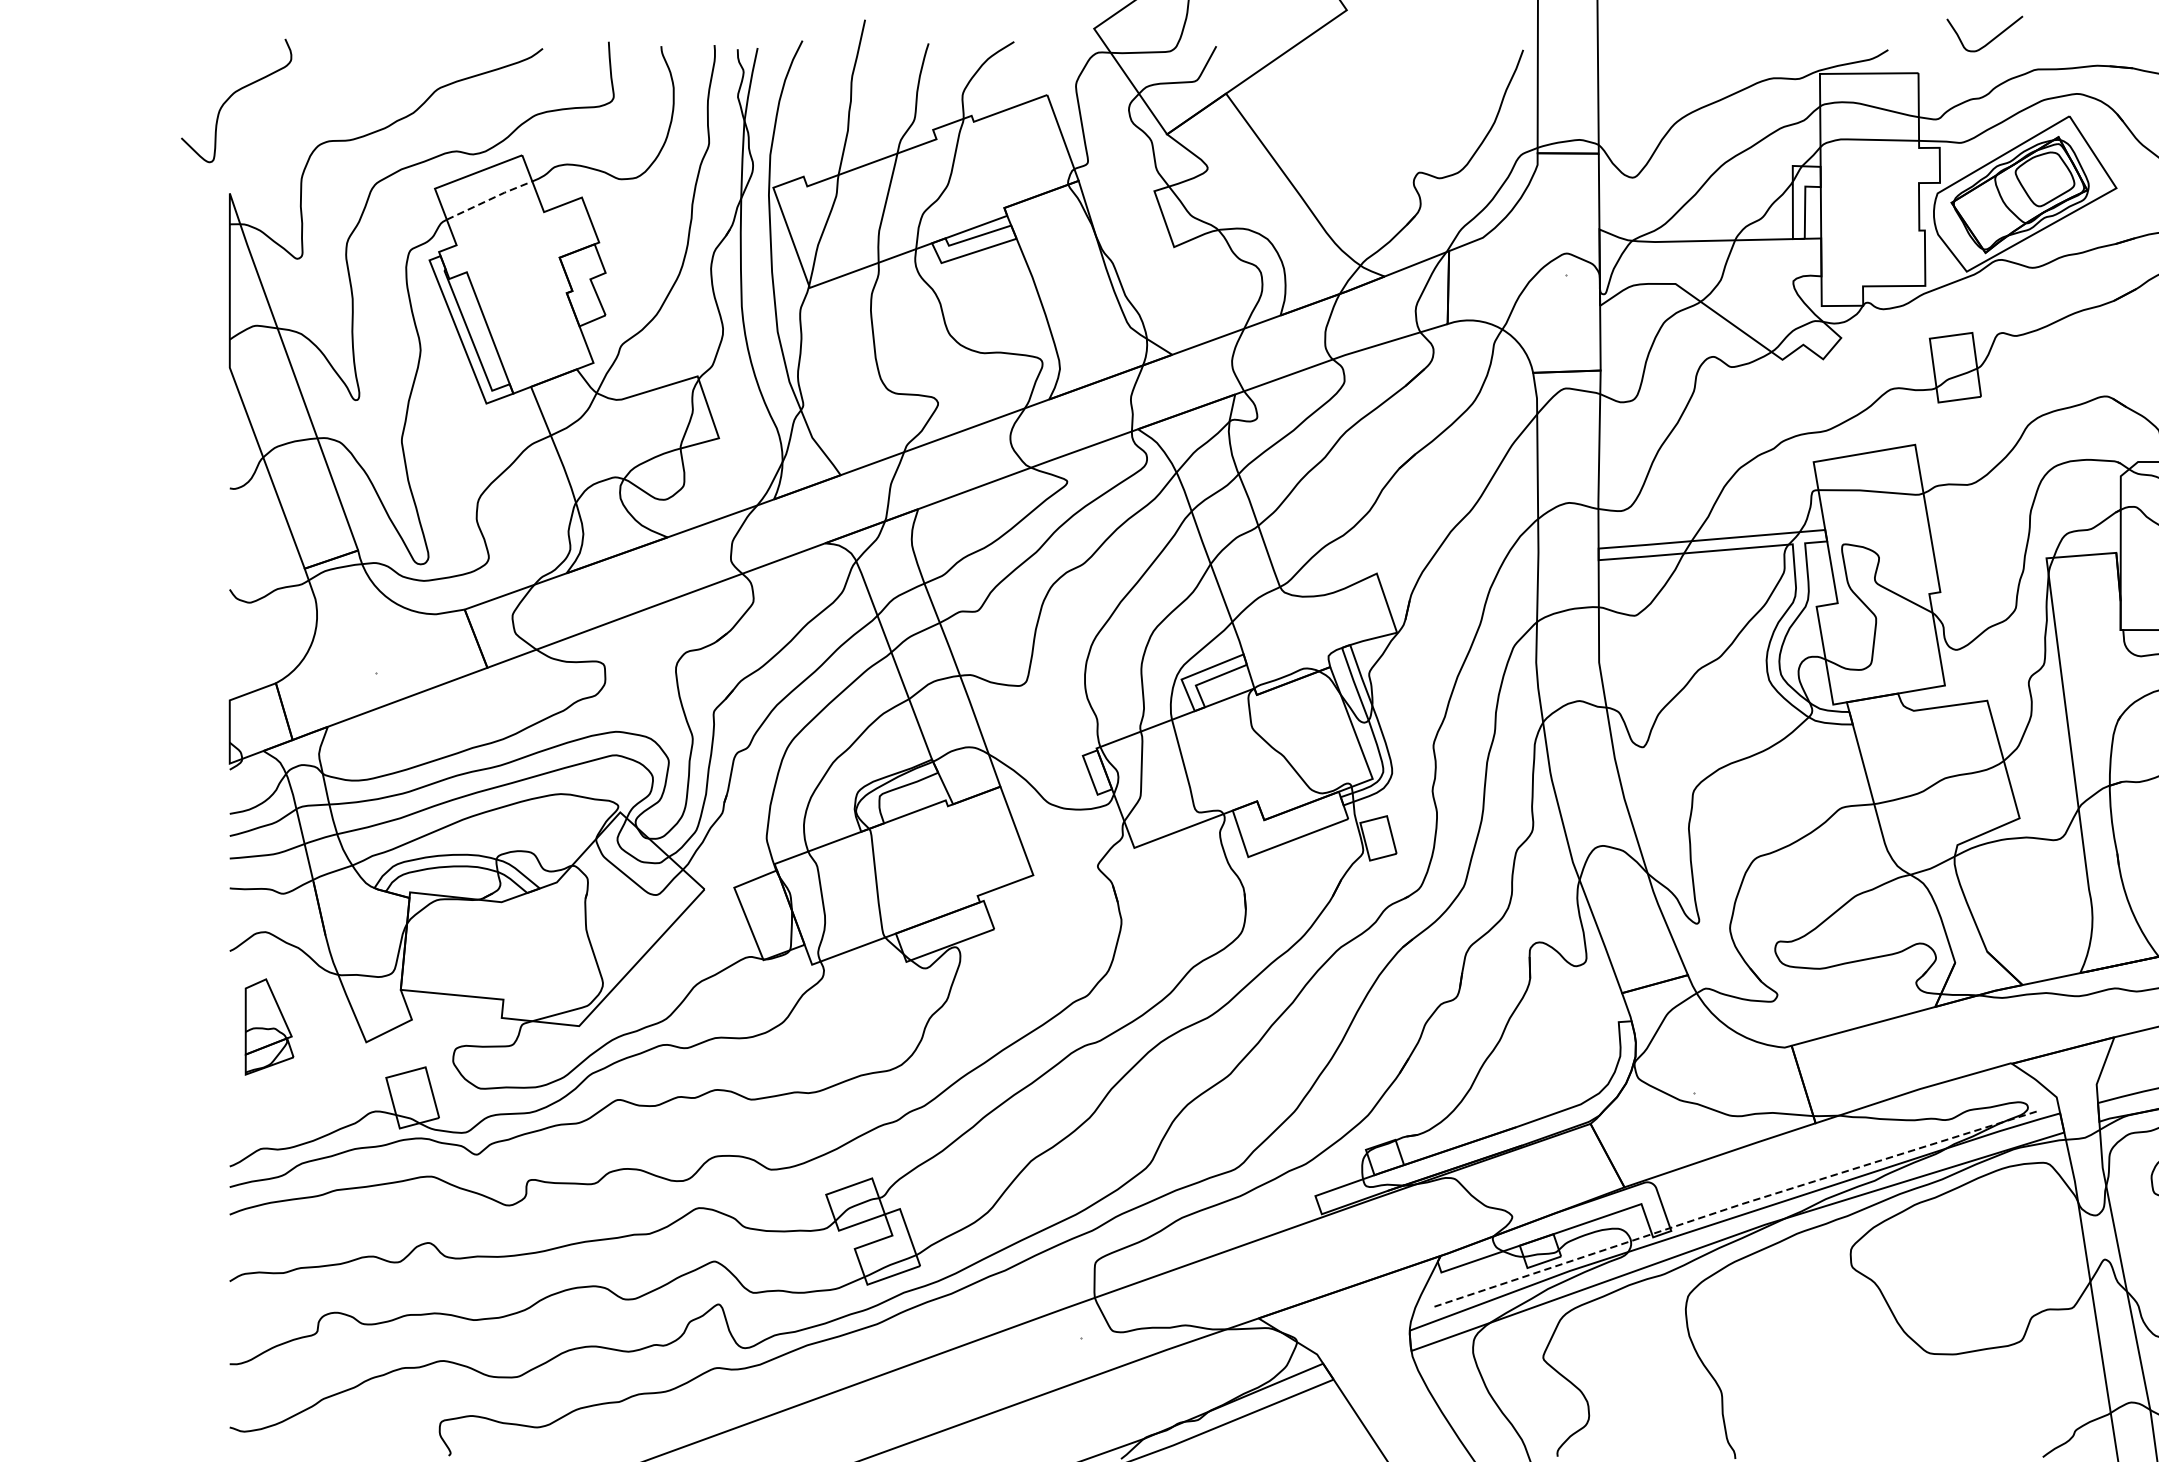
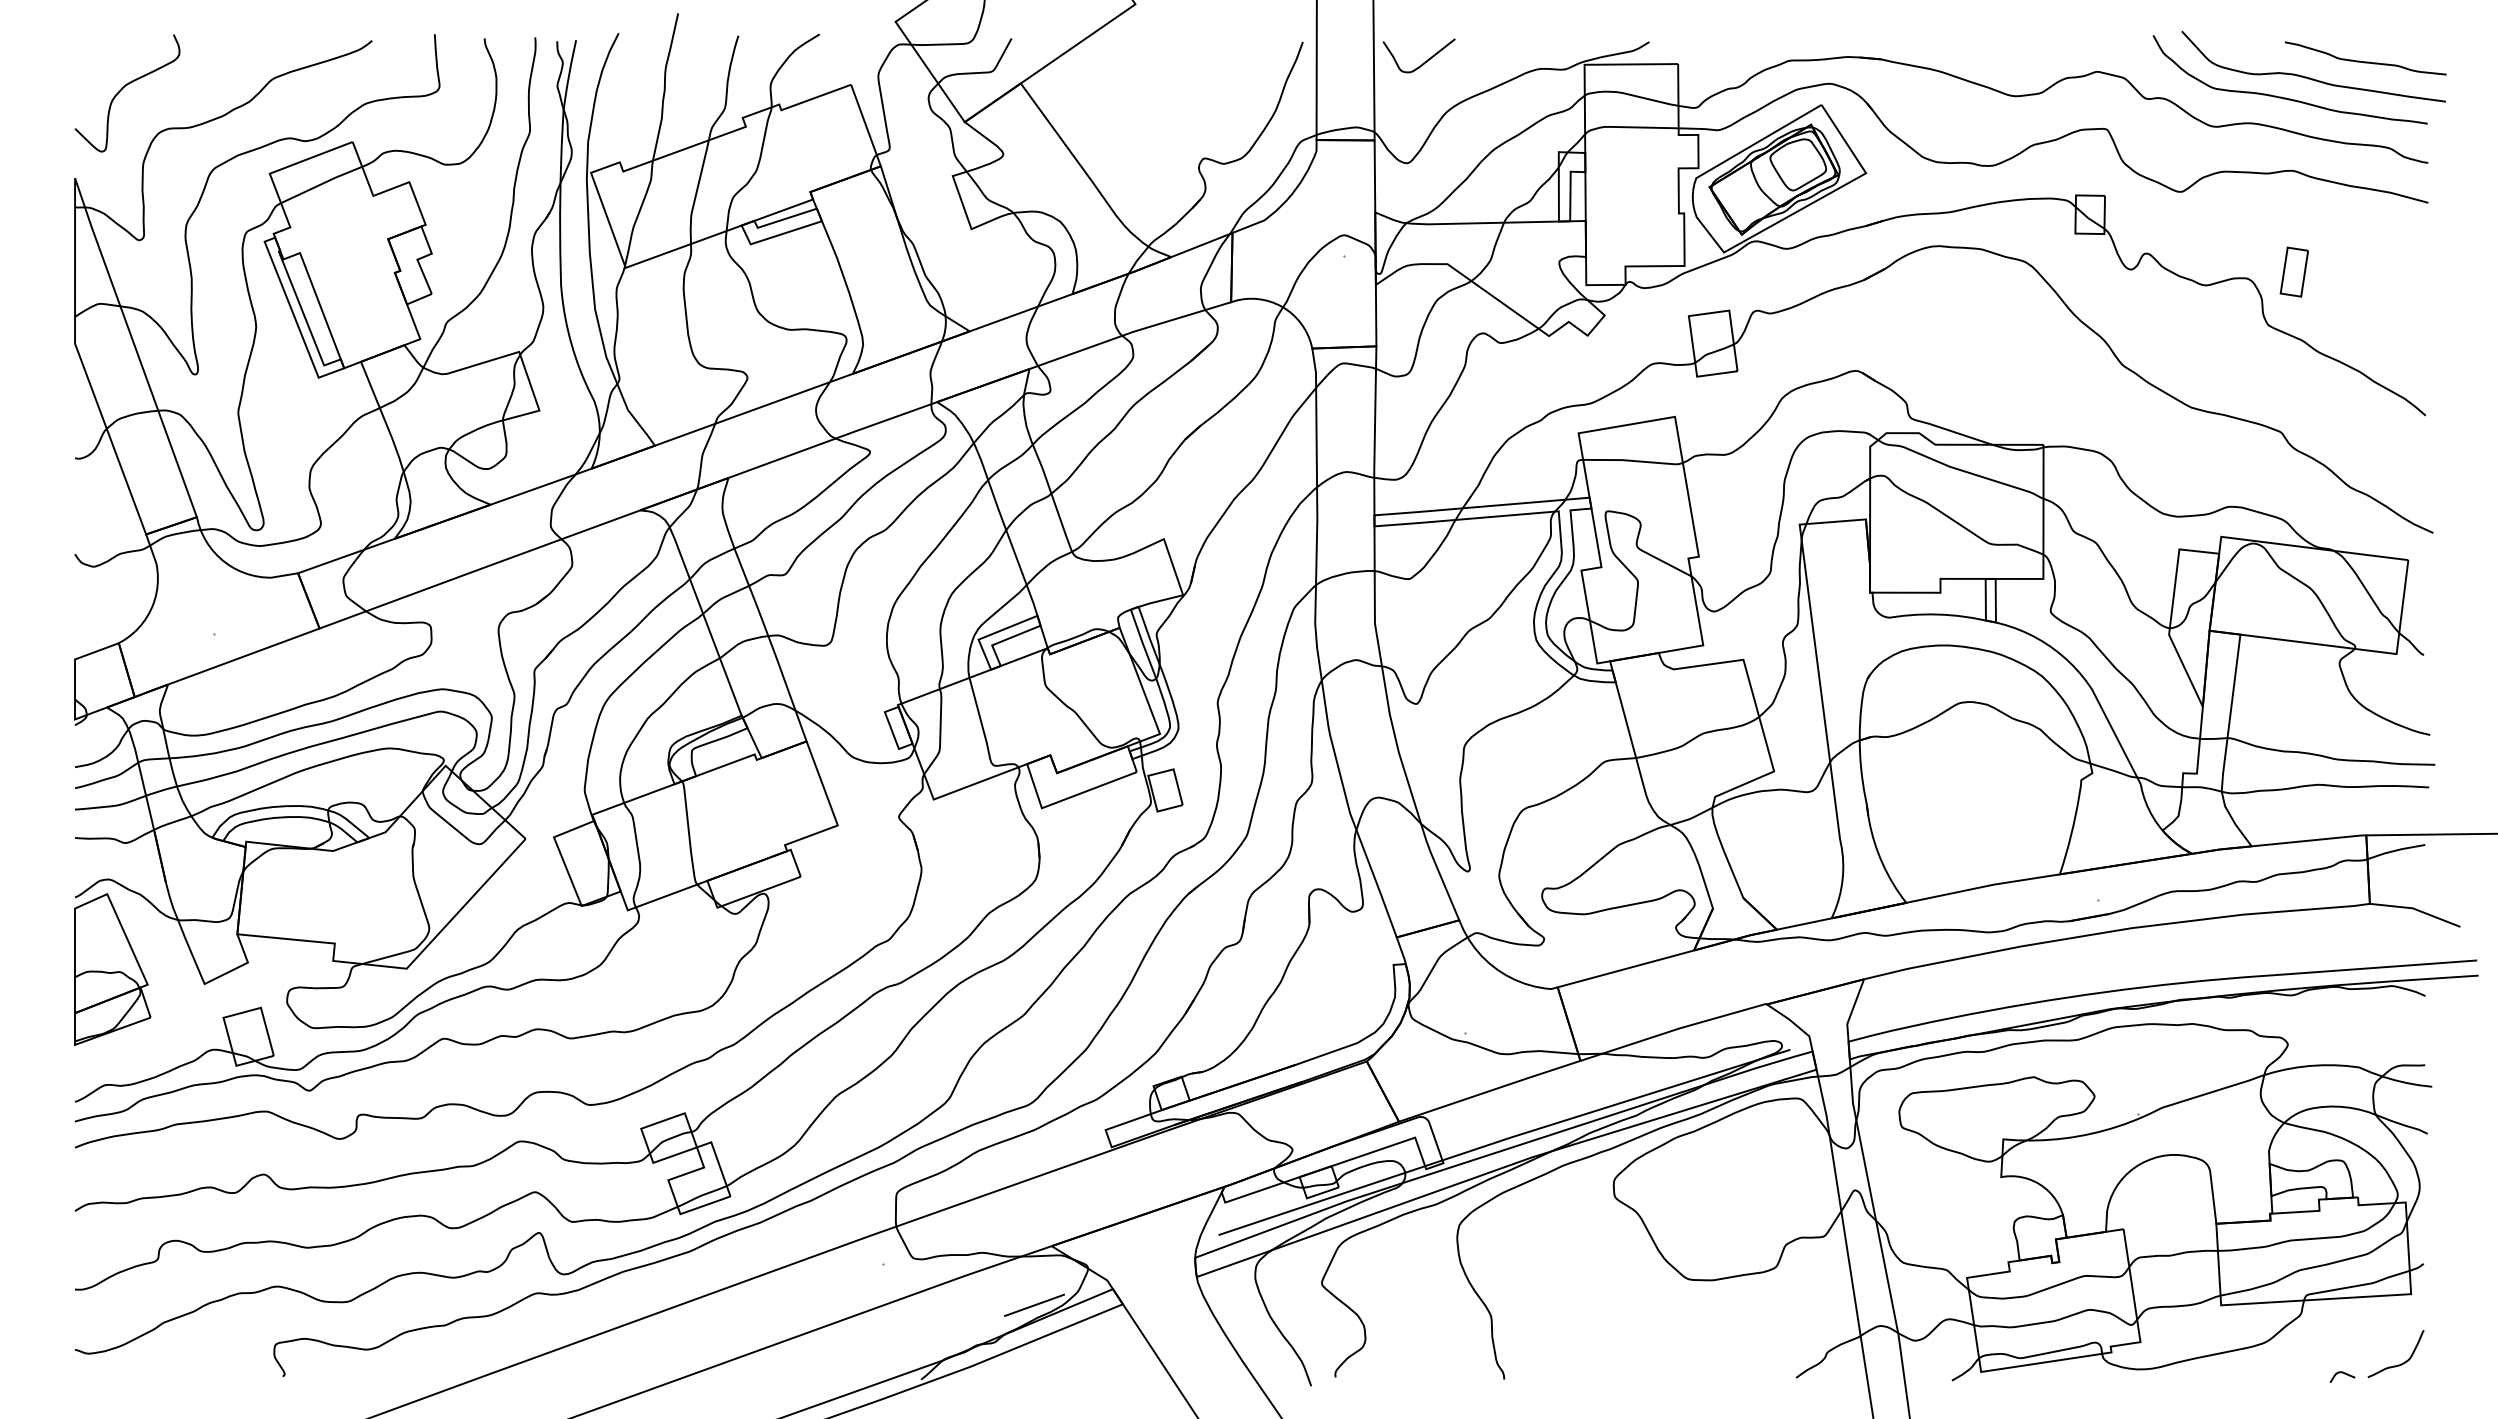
curve: (1989, 40) -> (1423, 62), moved
curve: (232, 95) -> (123, 88), moved
line: (490, 199) -> (322, 183), dashed -> solid
part: (269, 1026) -> (112, 969), size x1.67
line: (1734, 1206) -> (1503, 1139), dashed -> solid
line: (1240, 1379) -> (1034, 1304), added

